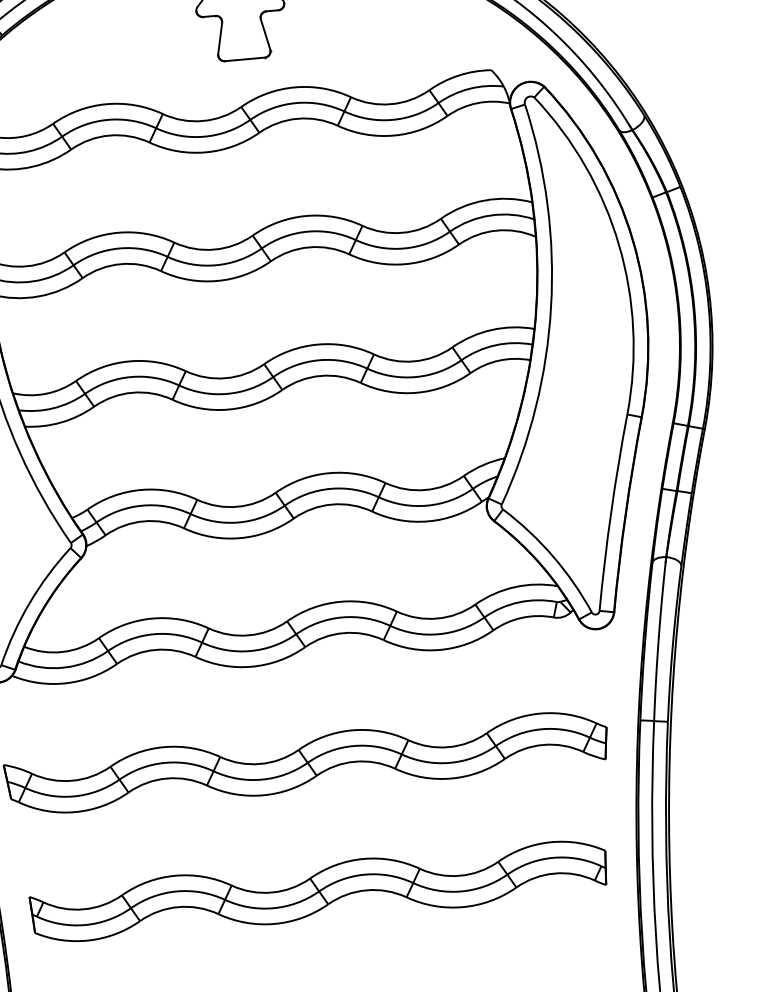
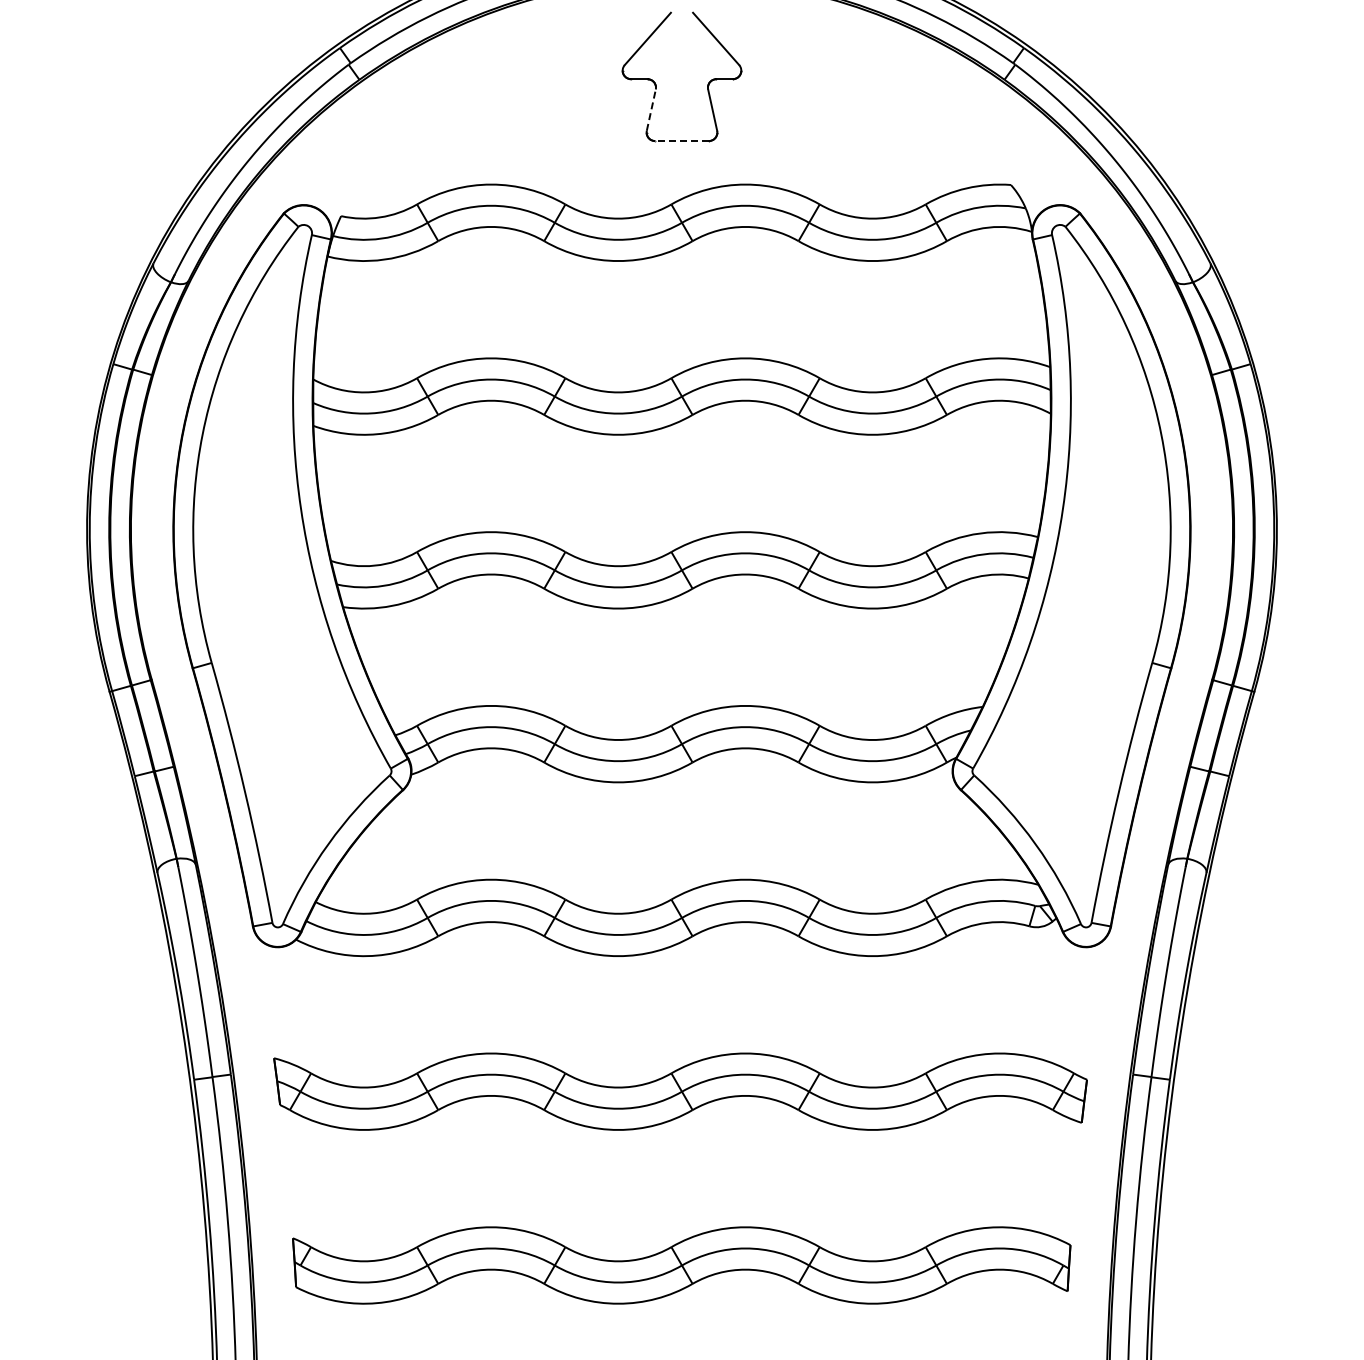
line: (220, 38) -> (651, 109), solid -> dashed
line: (245, 59) -> (682, 141), solid -> dashed

